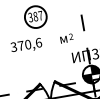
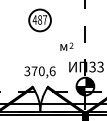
text: (30, 17) -> (34, 19), 387 -> 487
text: (26, 46) -> (39, 72), moved

